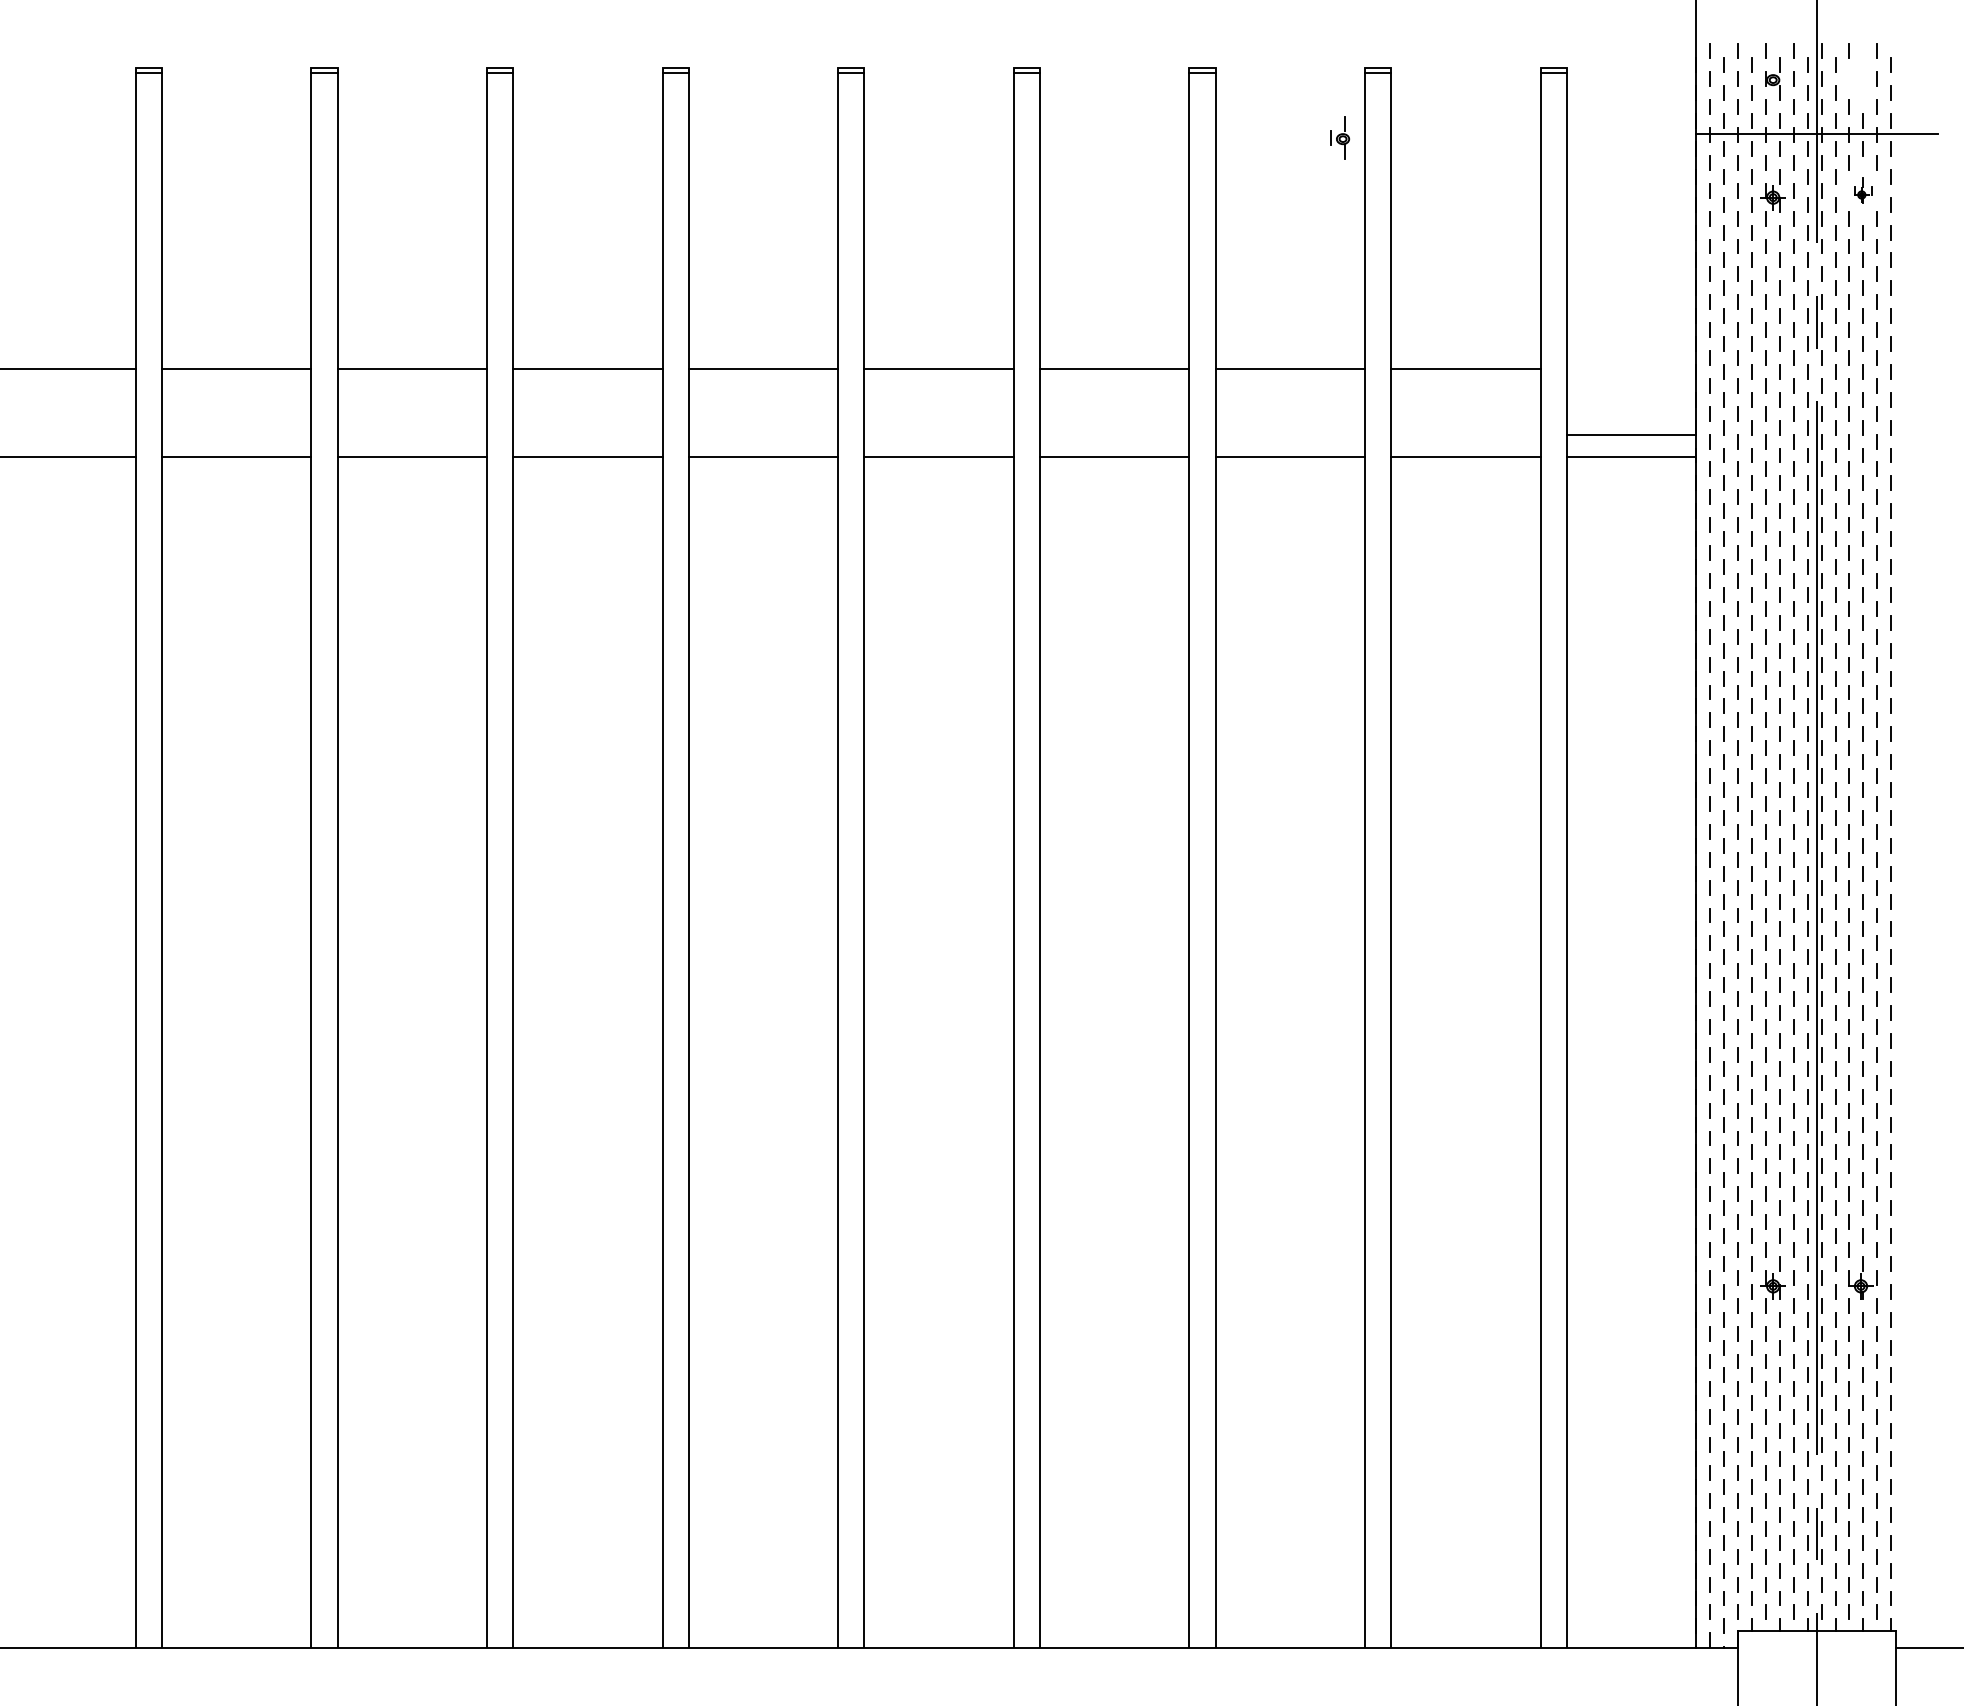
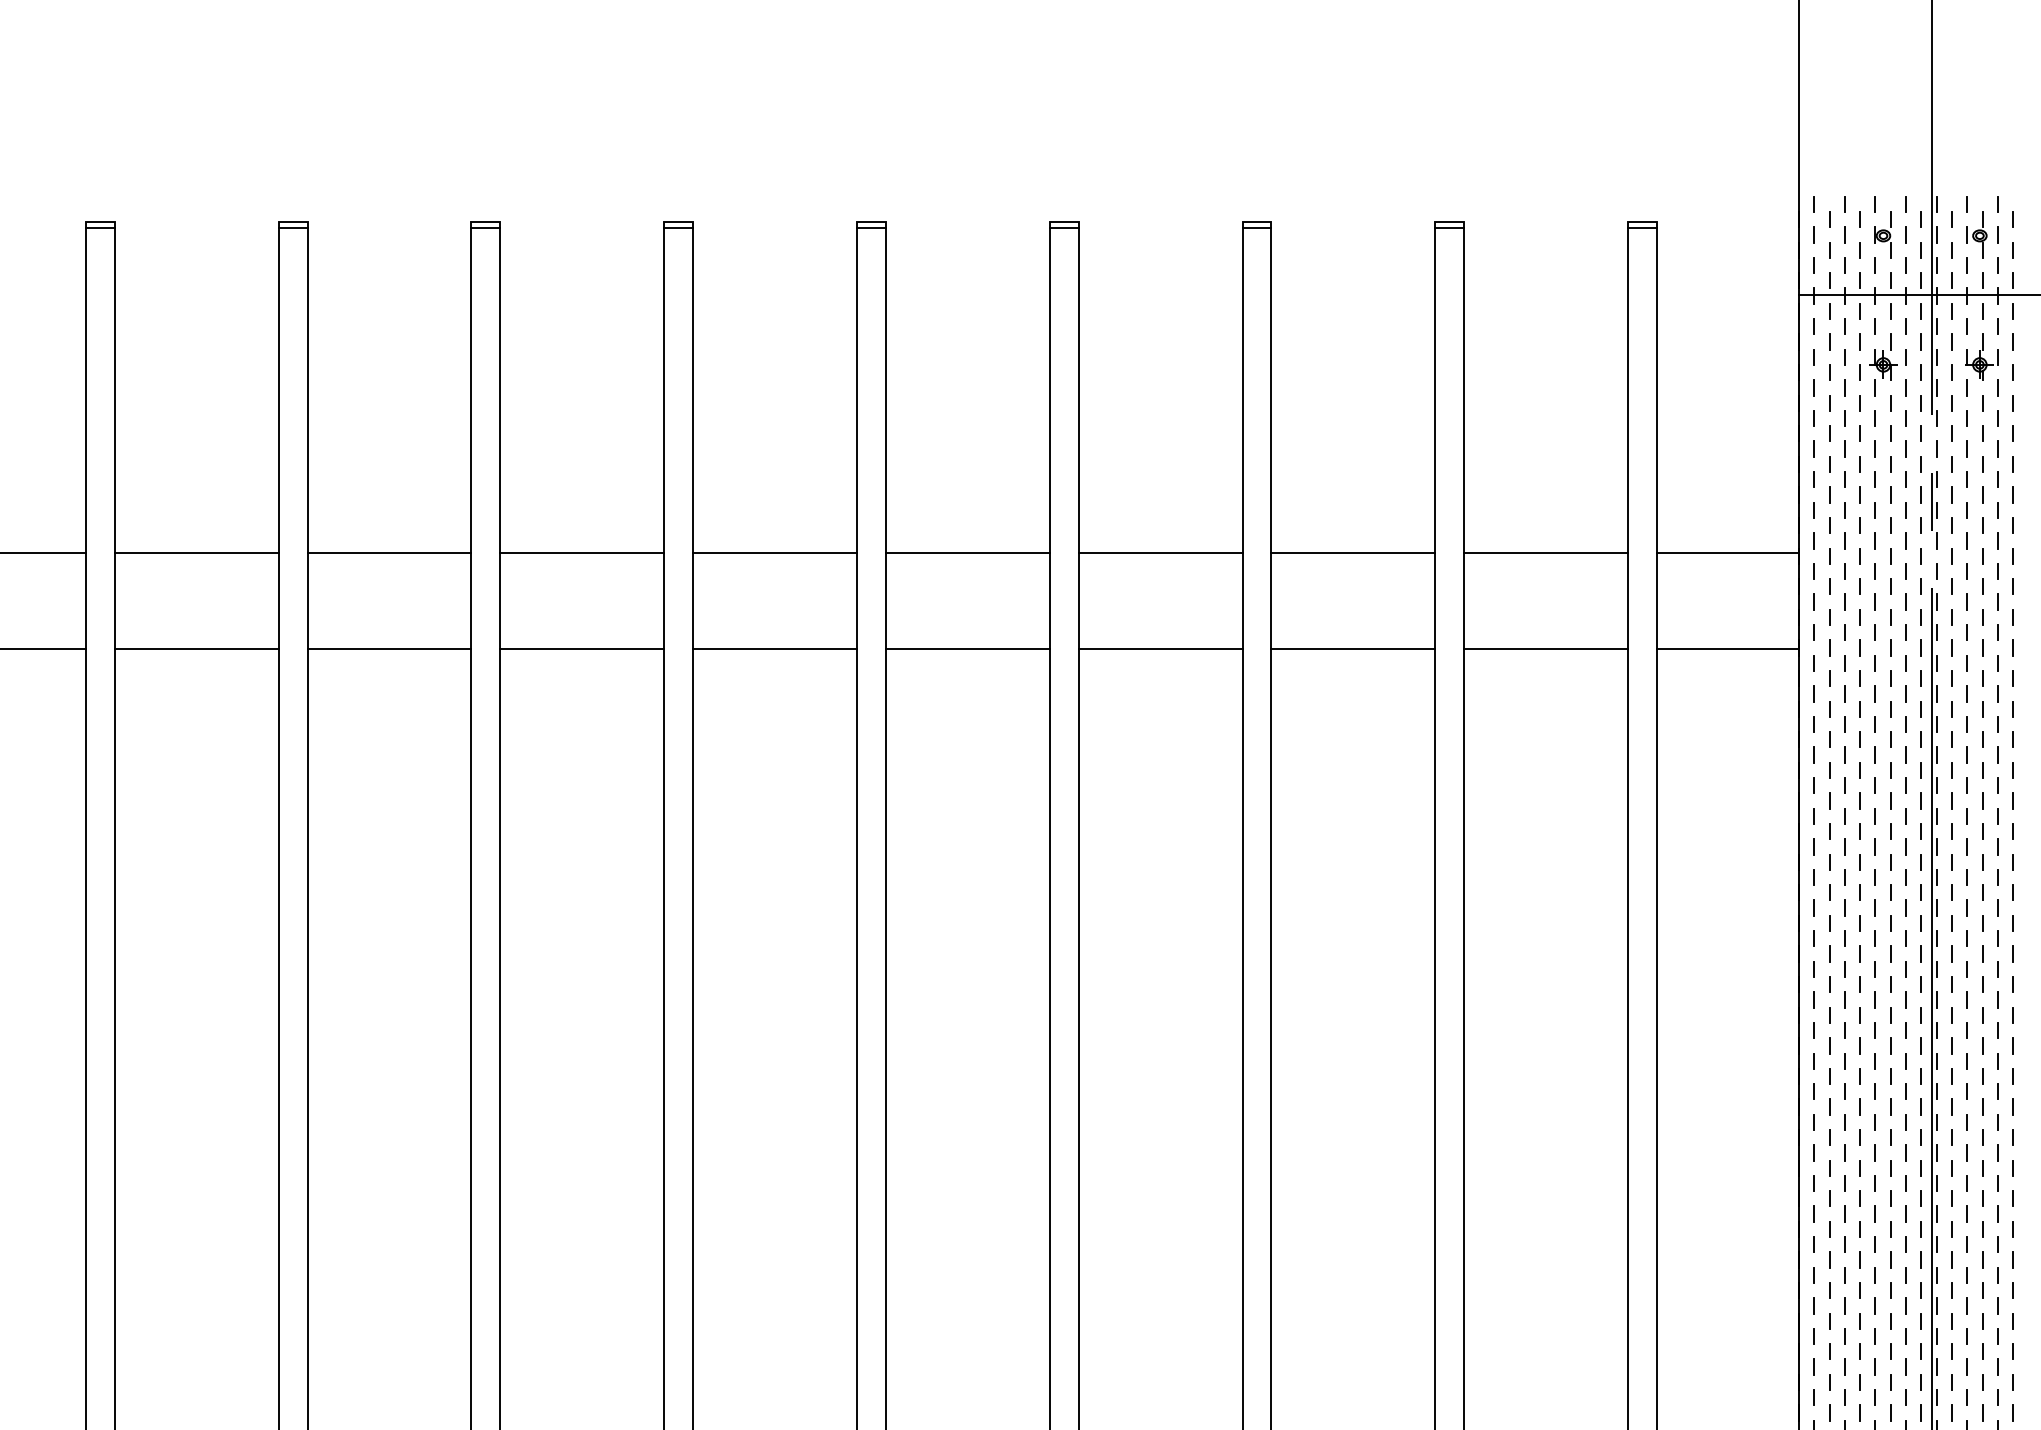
part: (1340, 137) -> (1977, 234), moved
part: (1862, 190) -> (1981, 357), size x1.67
line: (1630, 434) -> (1726, 552), moved

